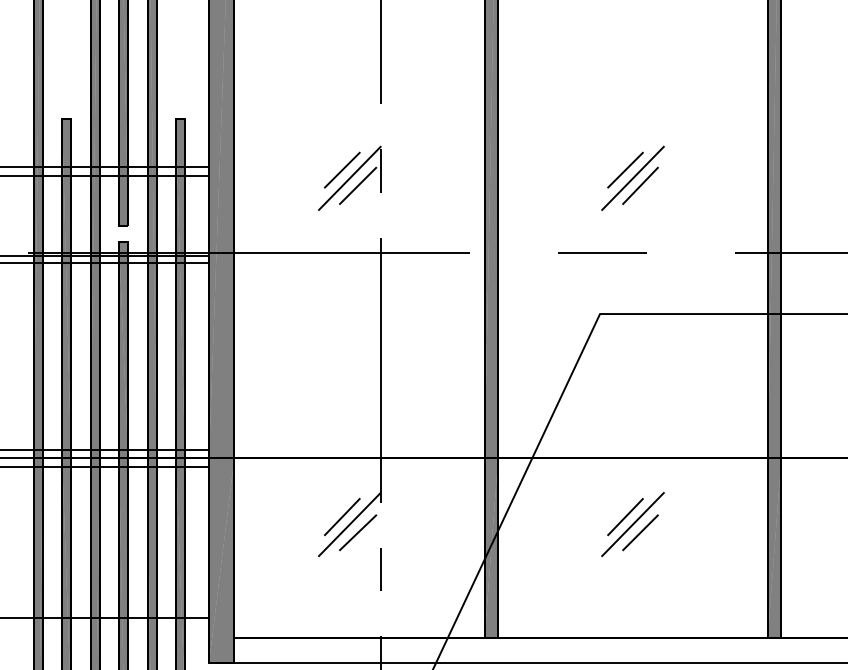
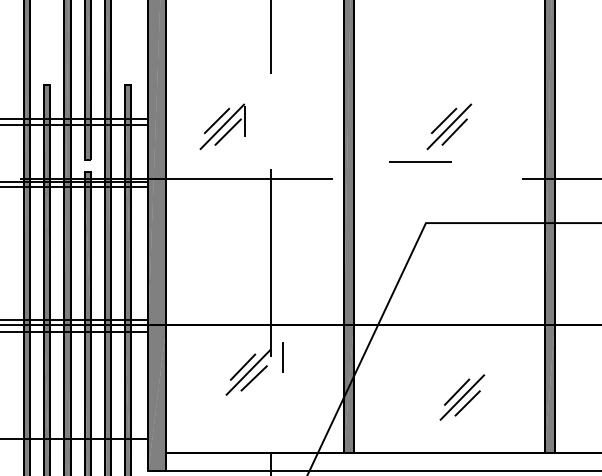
part: (350, 177) -> (222, 126), moved
line: (602, 251) -> (420, 161), moved
part: (633, 524) -> (462, 397), moved
line: (381, 569) -> (282, 357), moved

